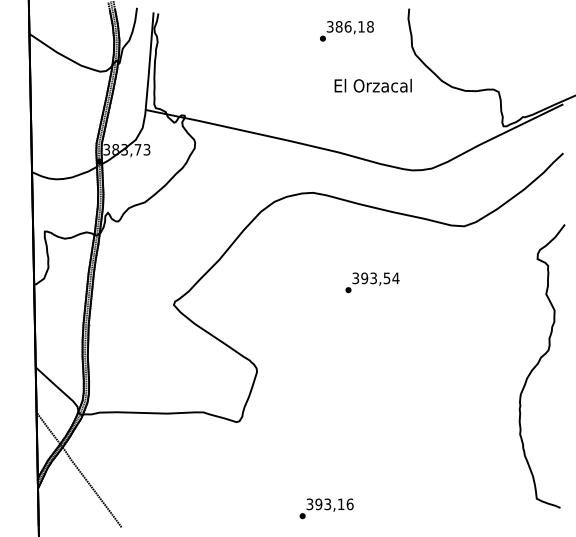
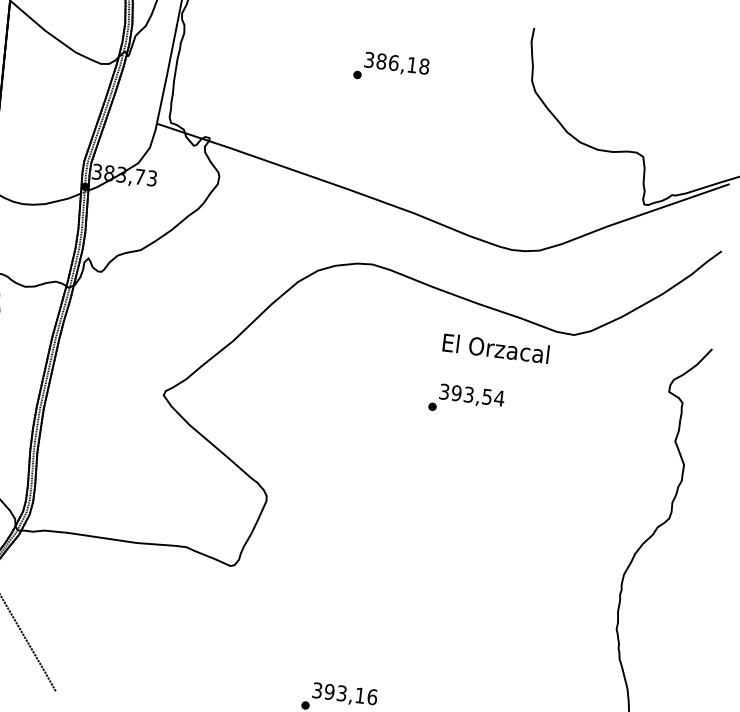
text: (346, 31) -> (390, 69), moved
text: (372, 85) -> (495, 348), moved
text: (372, 282) -> (466, 400), moved

